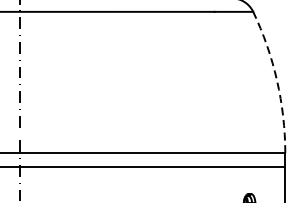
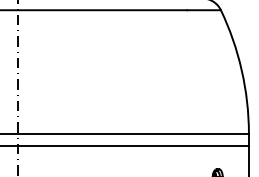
arc: (276, 80) -> (241, 70), dashed -> solid

